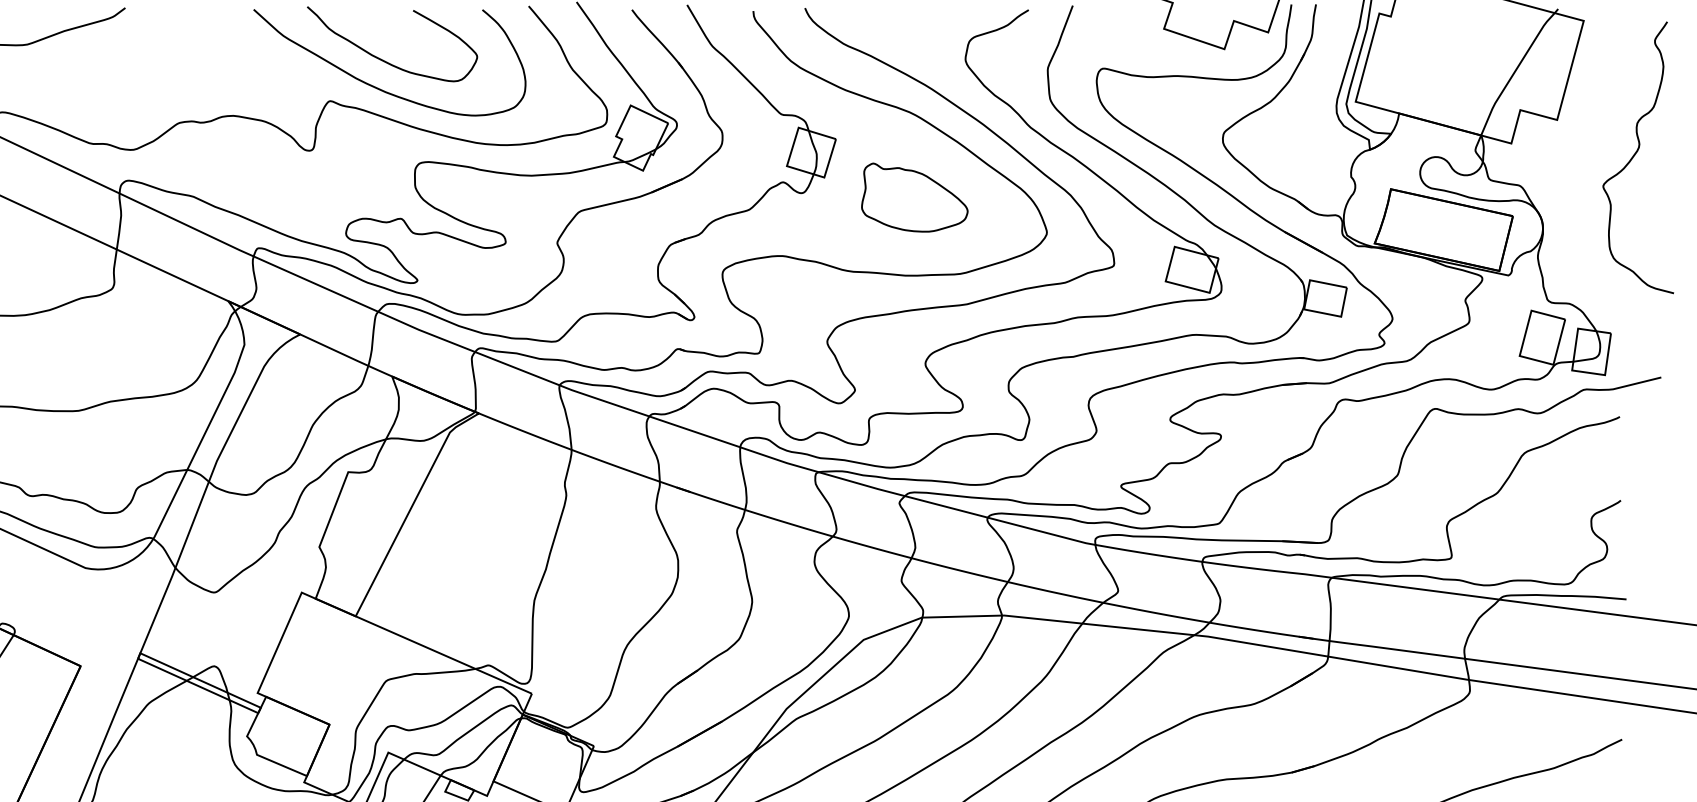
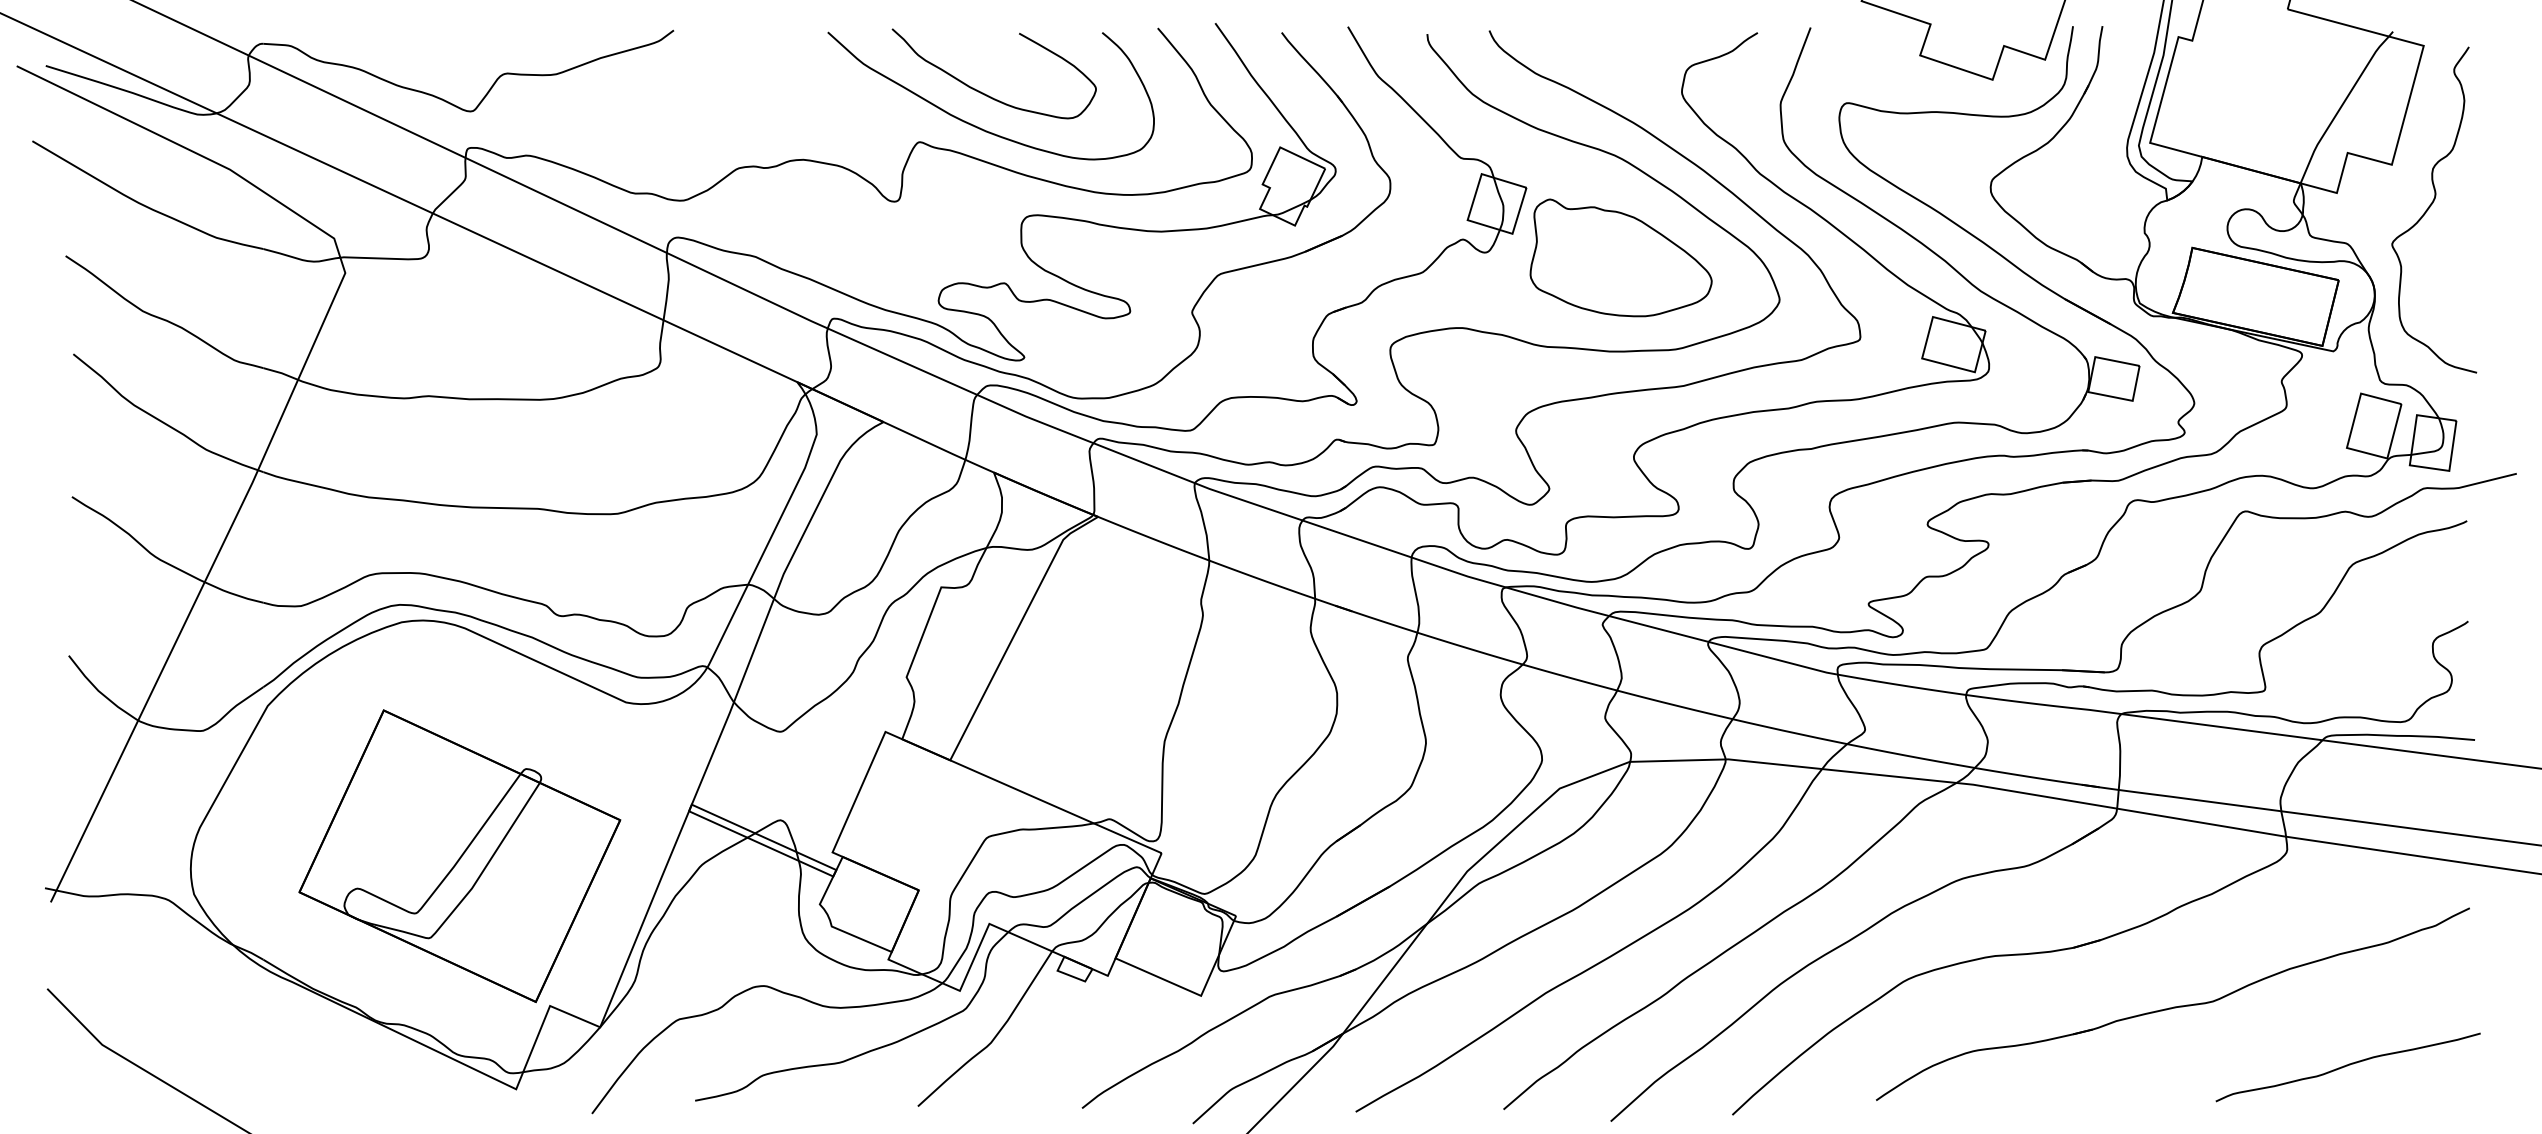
curve: (1635, 155) -> (2430, 207), moved
part: (914, 197) -> (1620, 257), size x1.43

